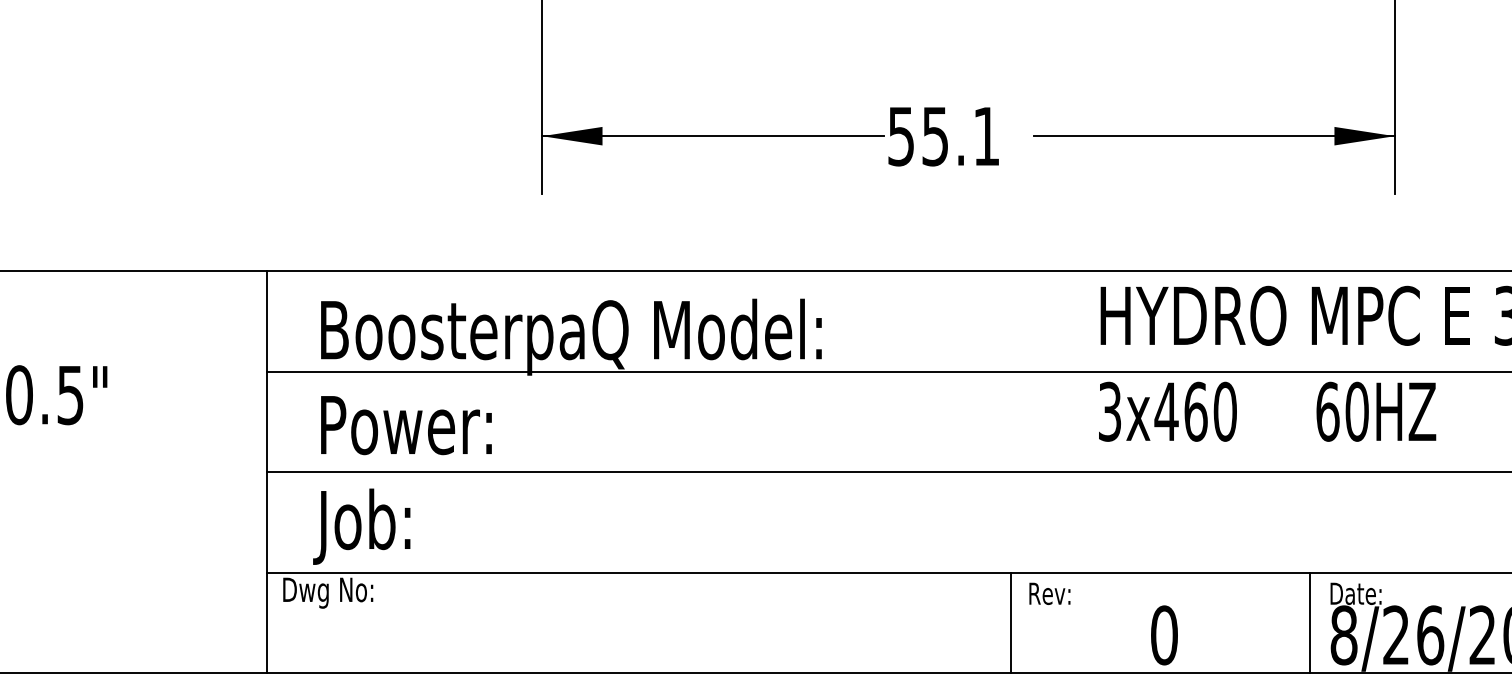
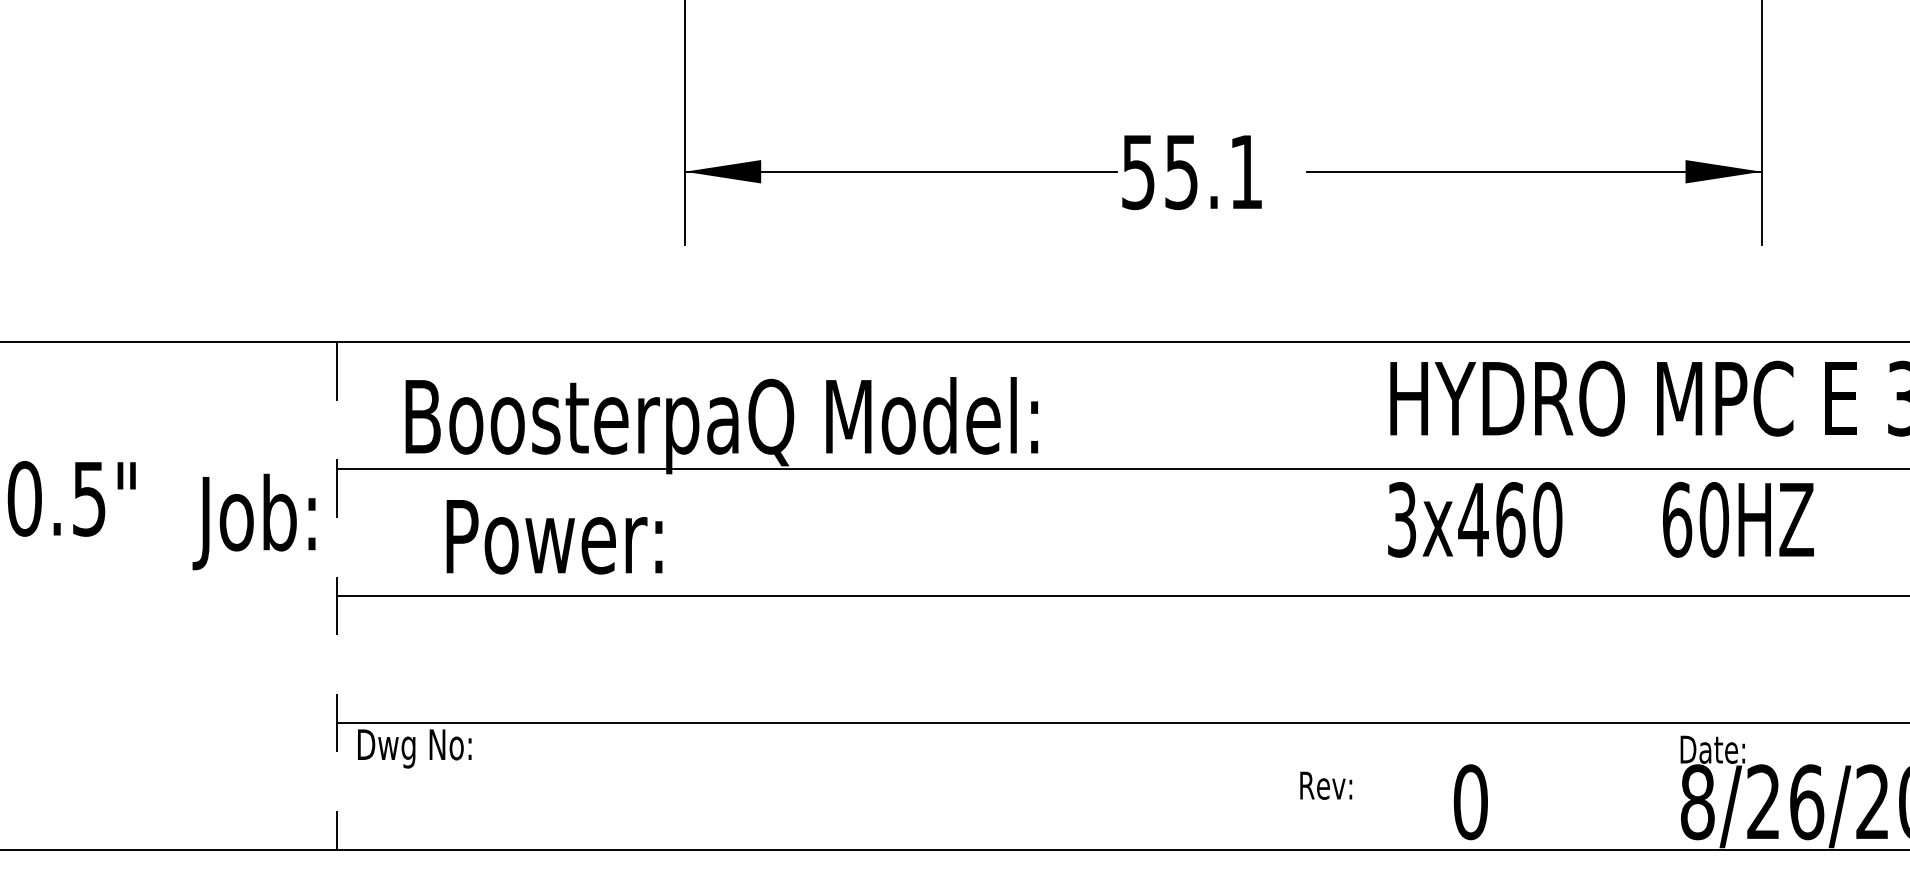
text: (406, 425) -> (554, 537), moved
line: (267, 472) -> (337, 596), solid -> dashed
text: (361, 526) -> (253, 521), moved
text: (1050, 593) -> (1326, 785), moved
line: (1010, 622) -> (1276, 785), removed
line: (1309, 622) -> (1654, 785), removed

